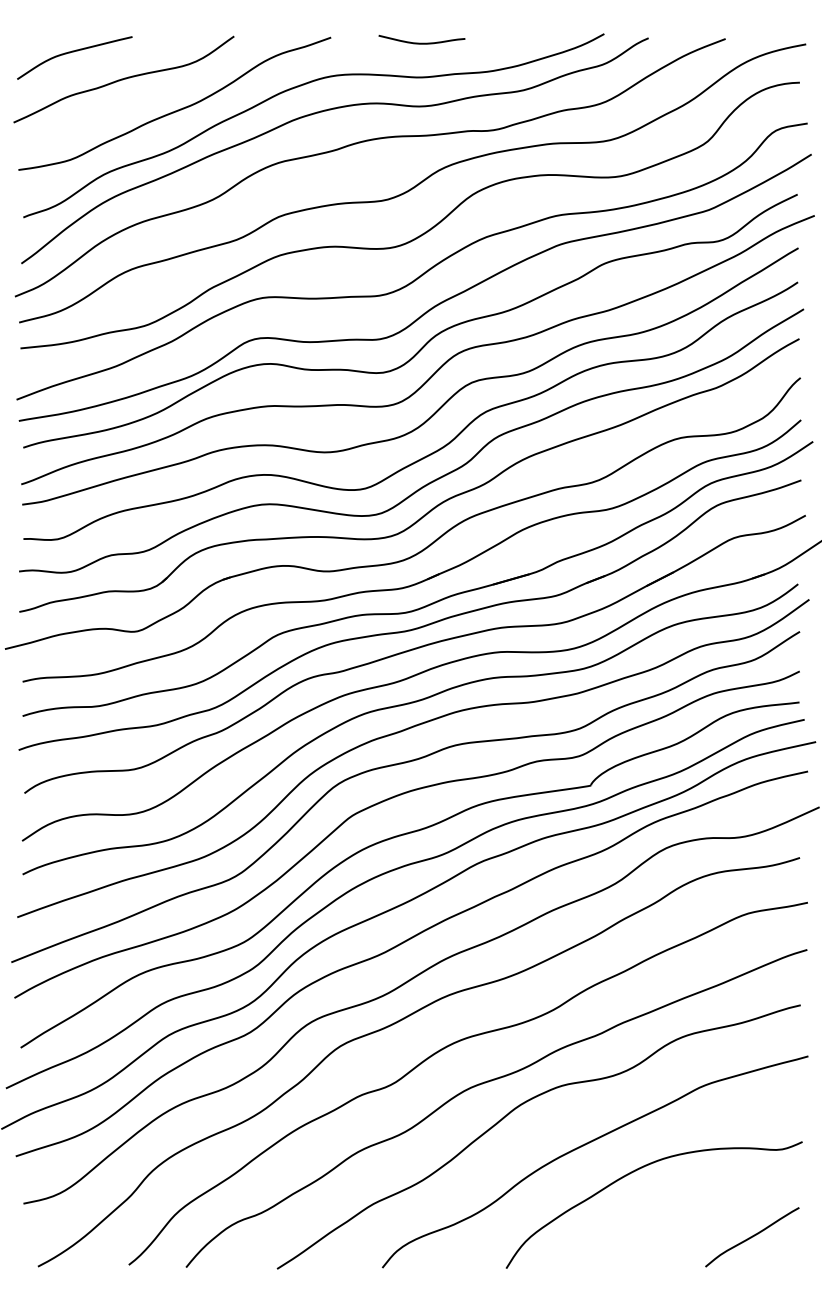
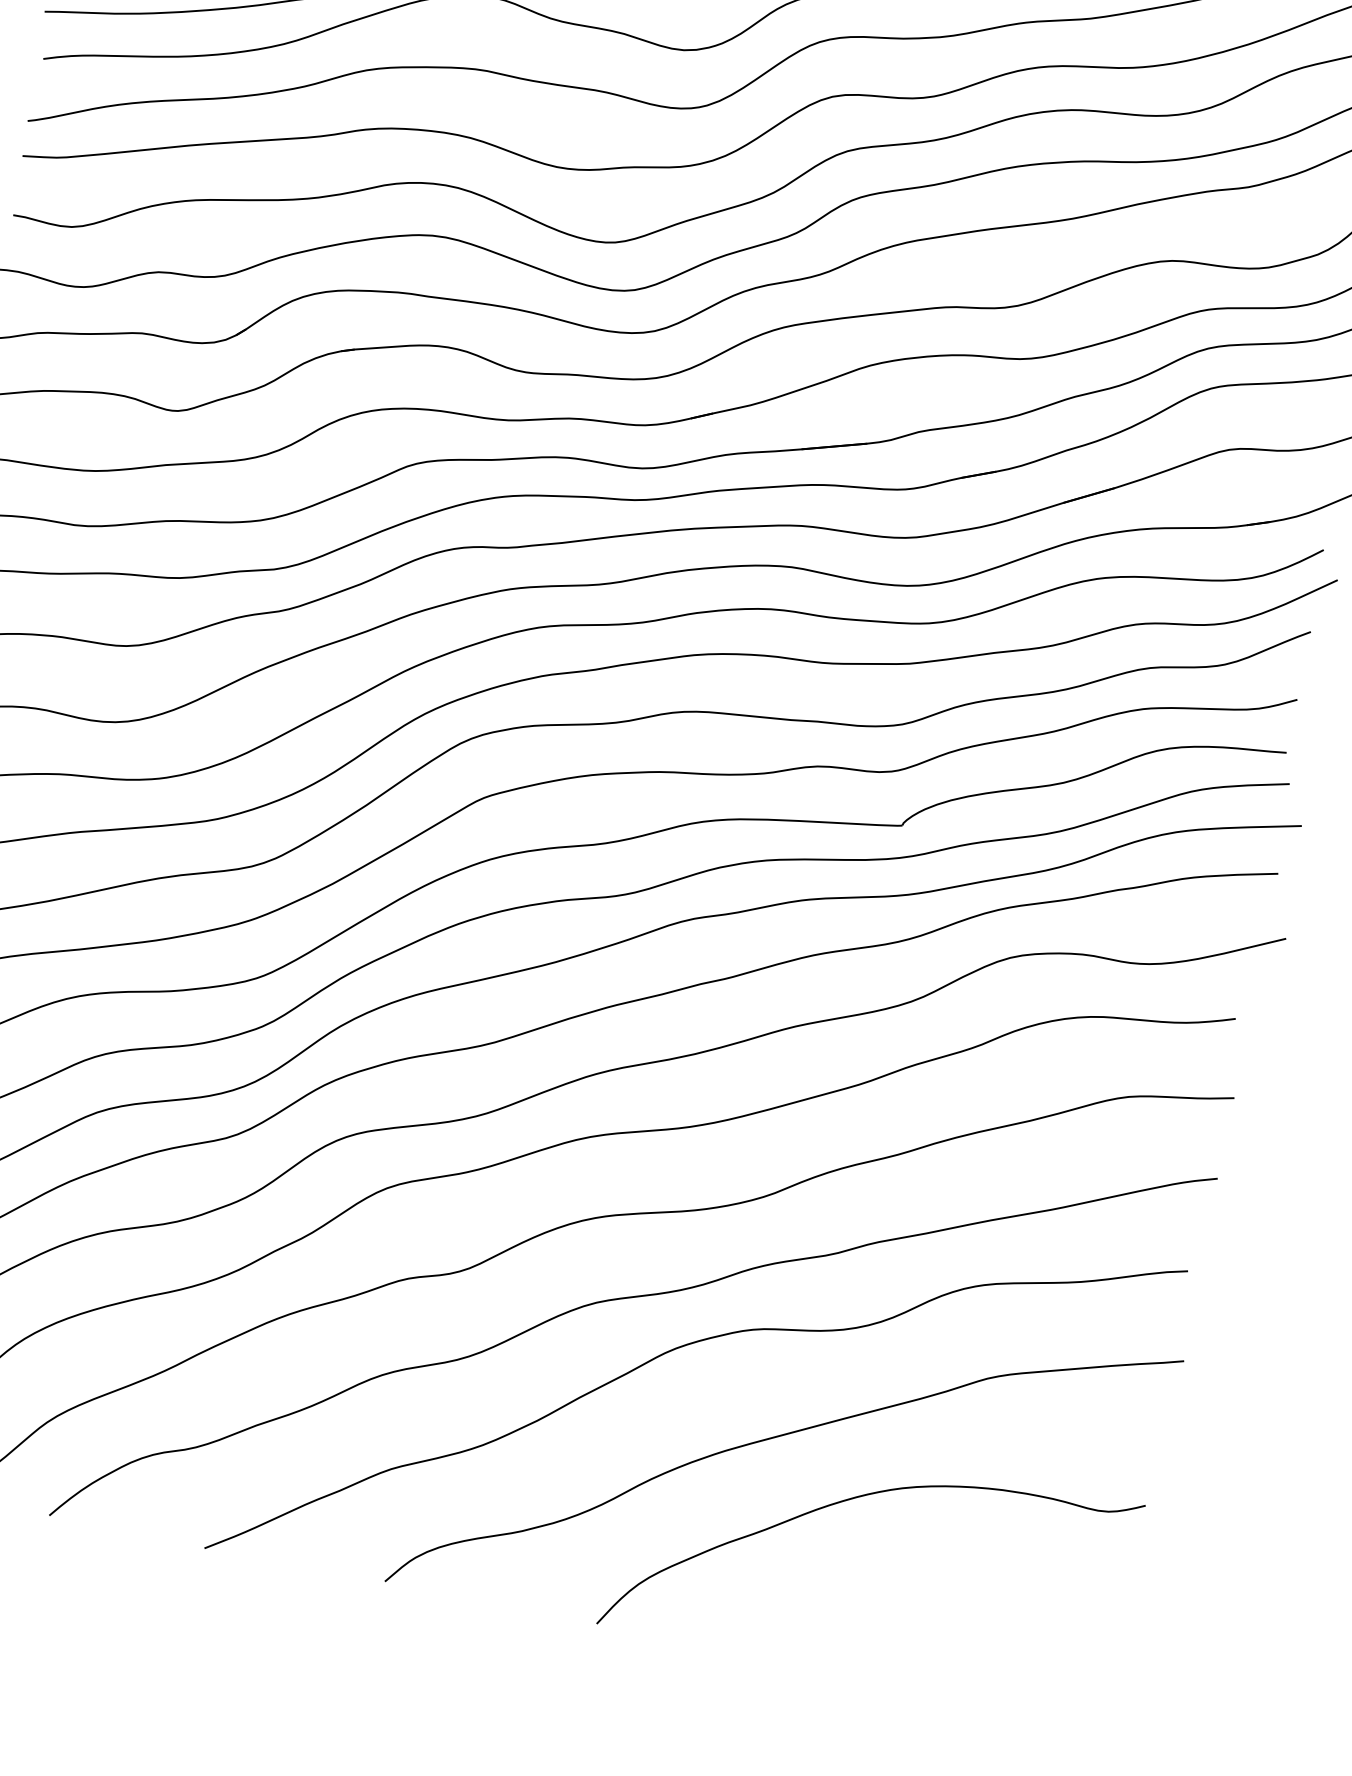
curve: (752, 1237) -> (1028, 1652), removed

